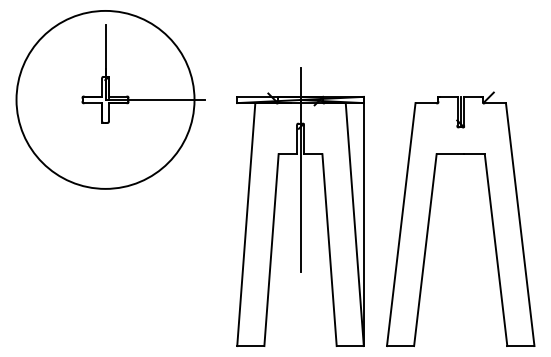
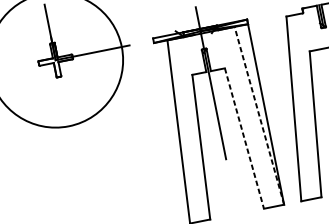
line: (354, 224) -> (259, 115), solid -> dashed
line: (329, 250) -> (244, 138), solid -> dashed

